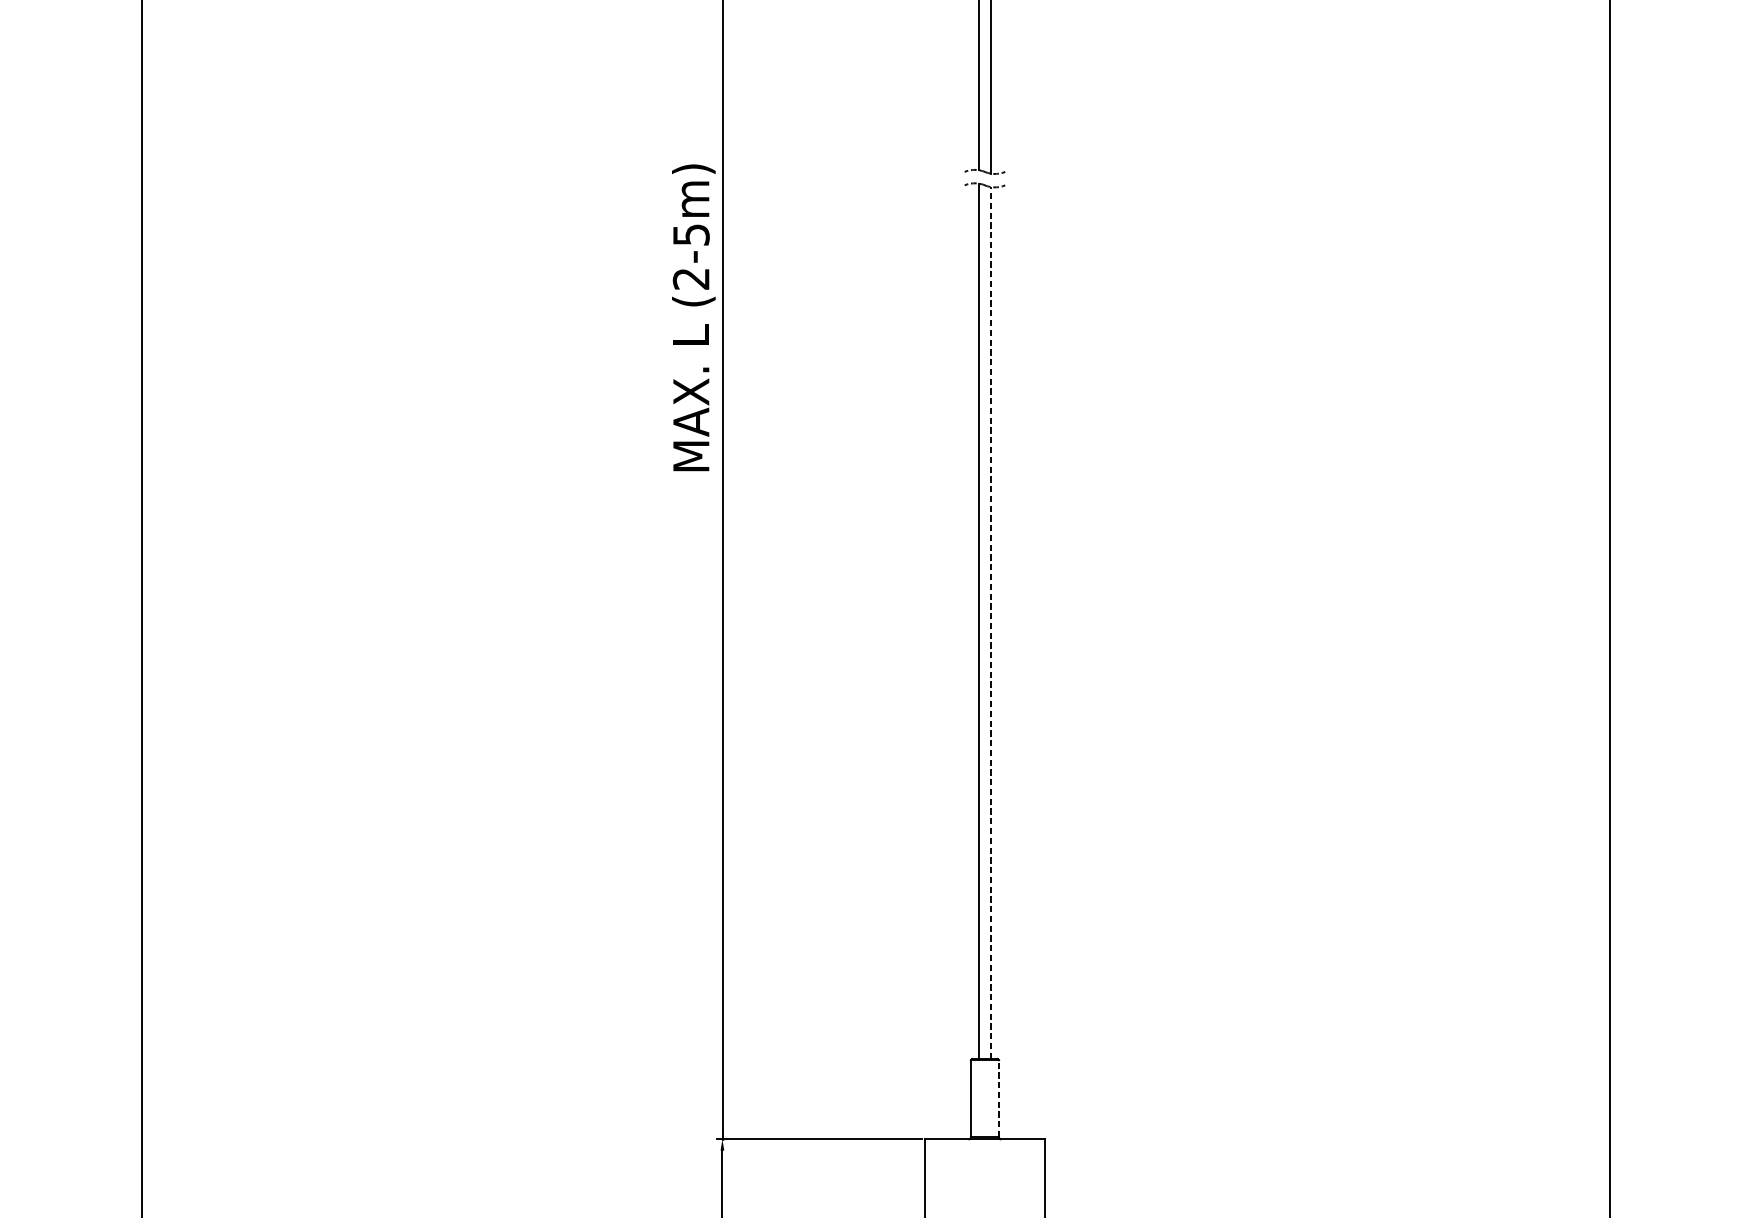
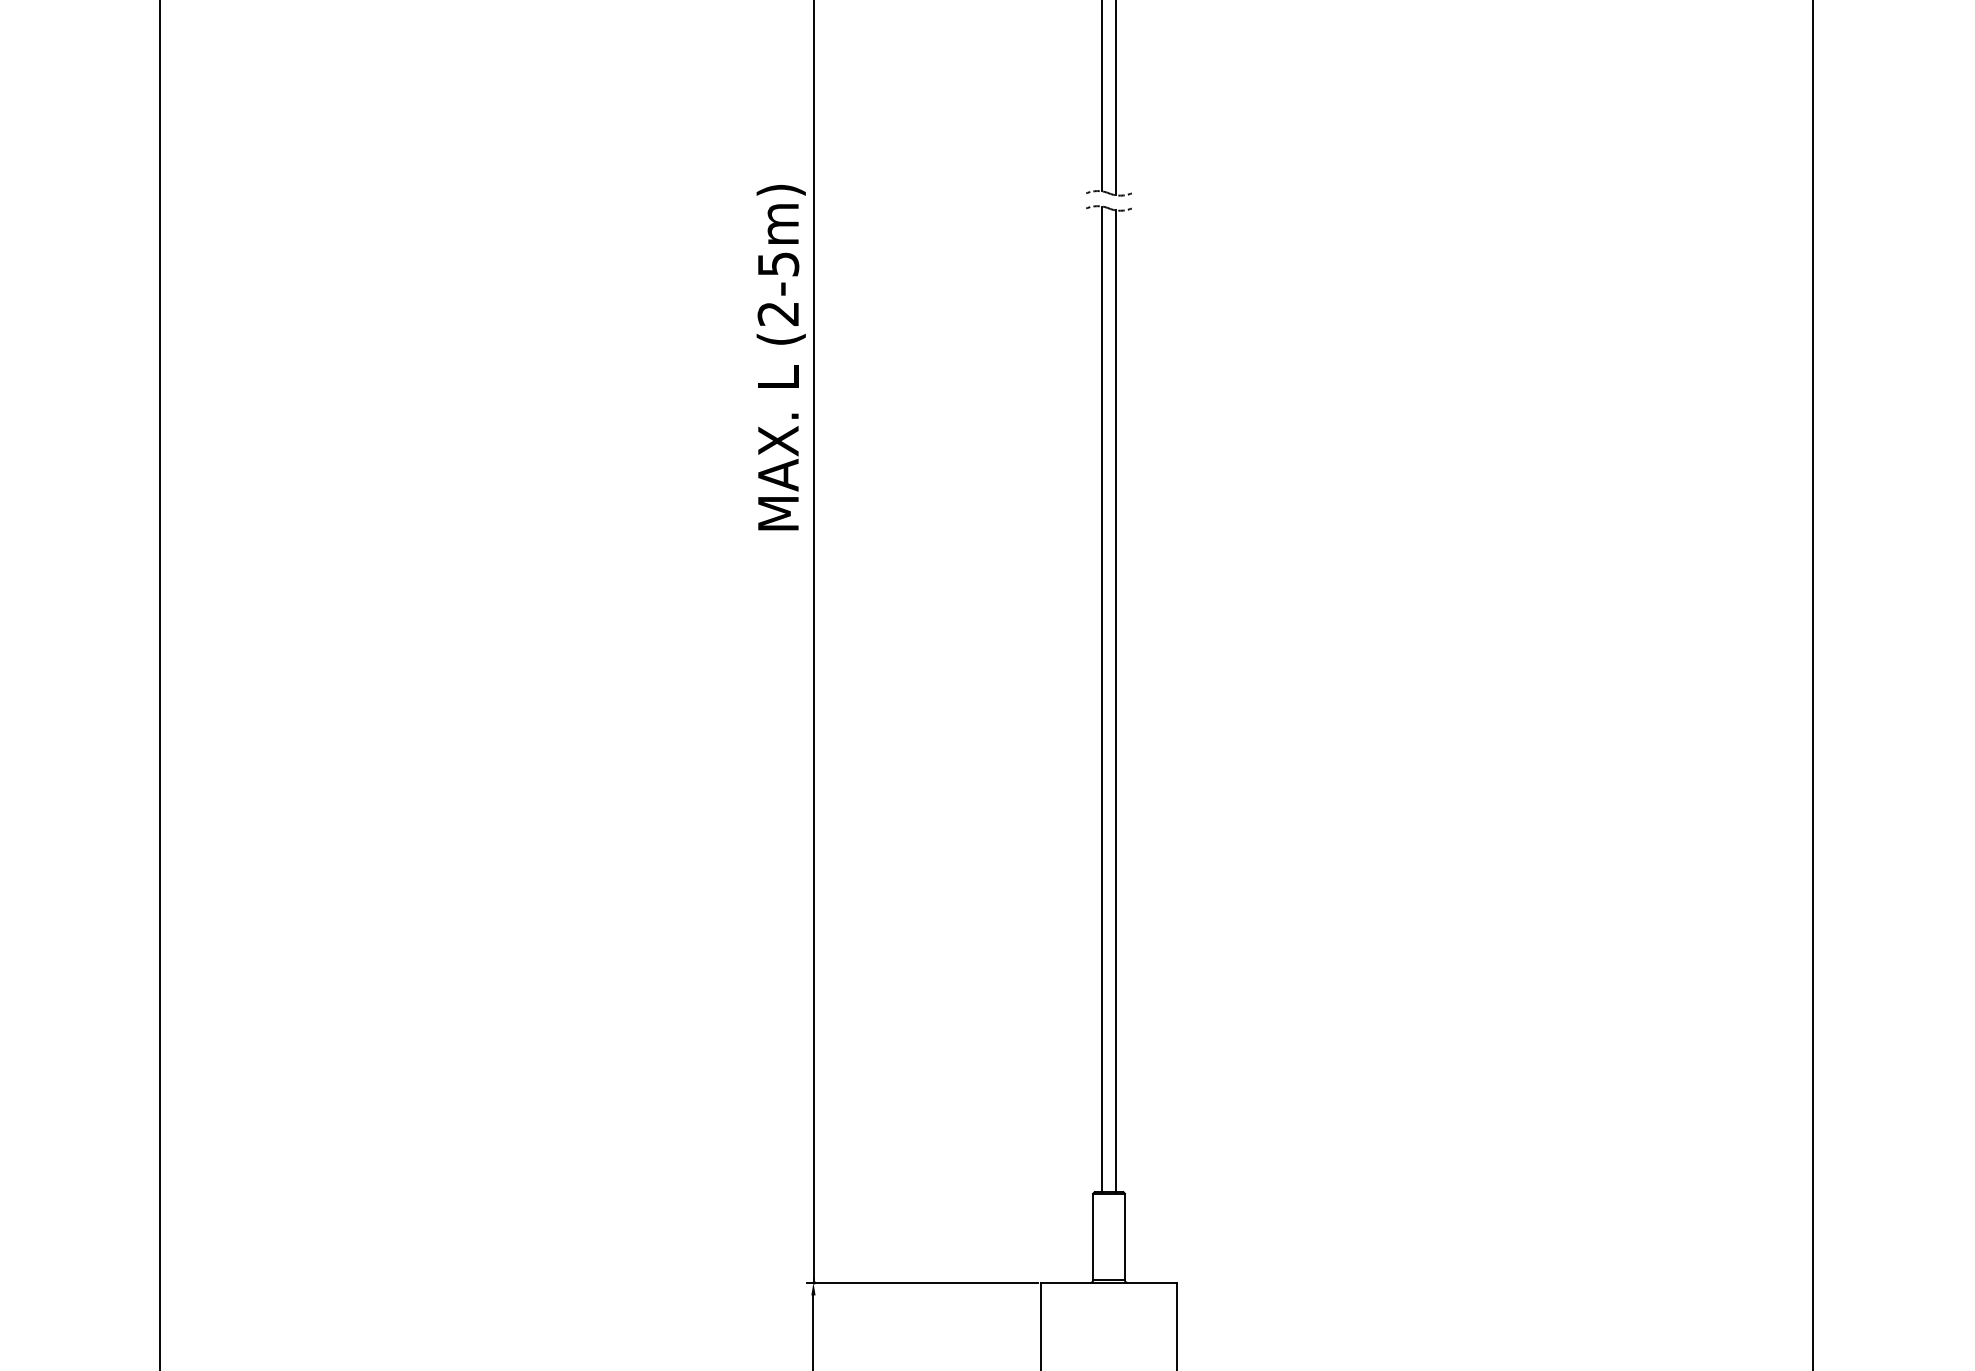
line: (990, 623) -> (1115, 701), dashed -> solid
line: (998, 1098) -> (1124, 1236), dashed -> solid

